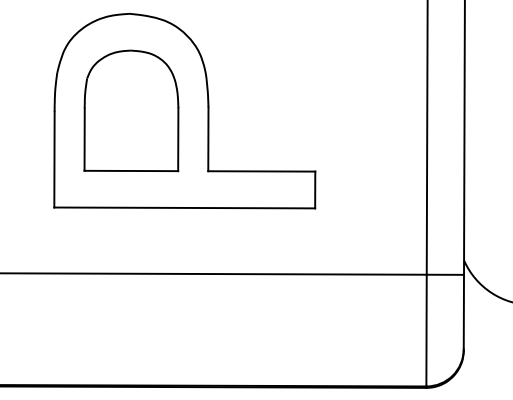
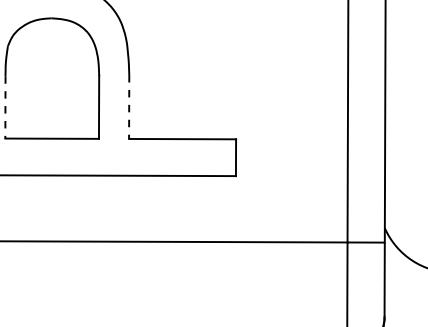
line: (208, 139) -> (129, 107), solid -> dashed
line: (84, 140) -> (5, 108), solid -> dashed

